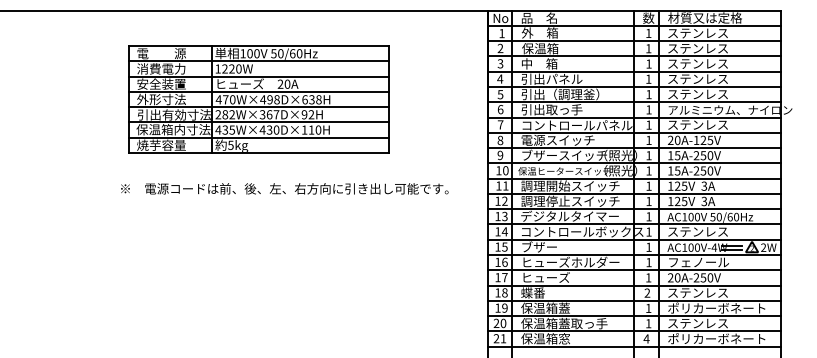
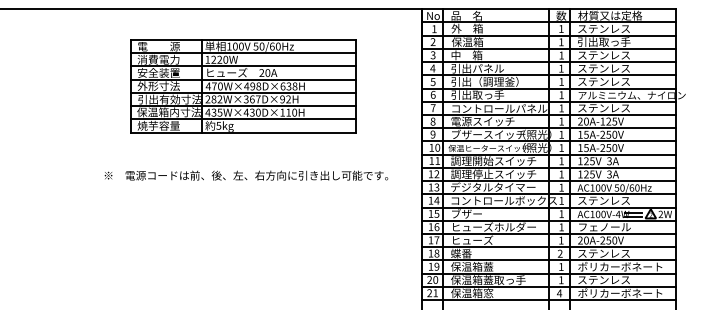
text: (697, 48) -> (603, 42), ステンレス -> 引出取っ手
part: (258, 99) -> (242, 86), moved
text: (284, 188) -> (246, 175), moved

